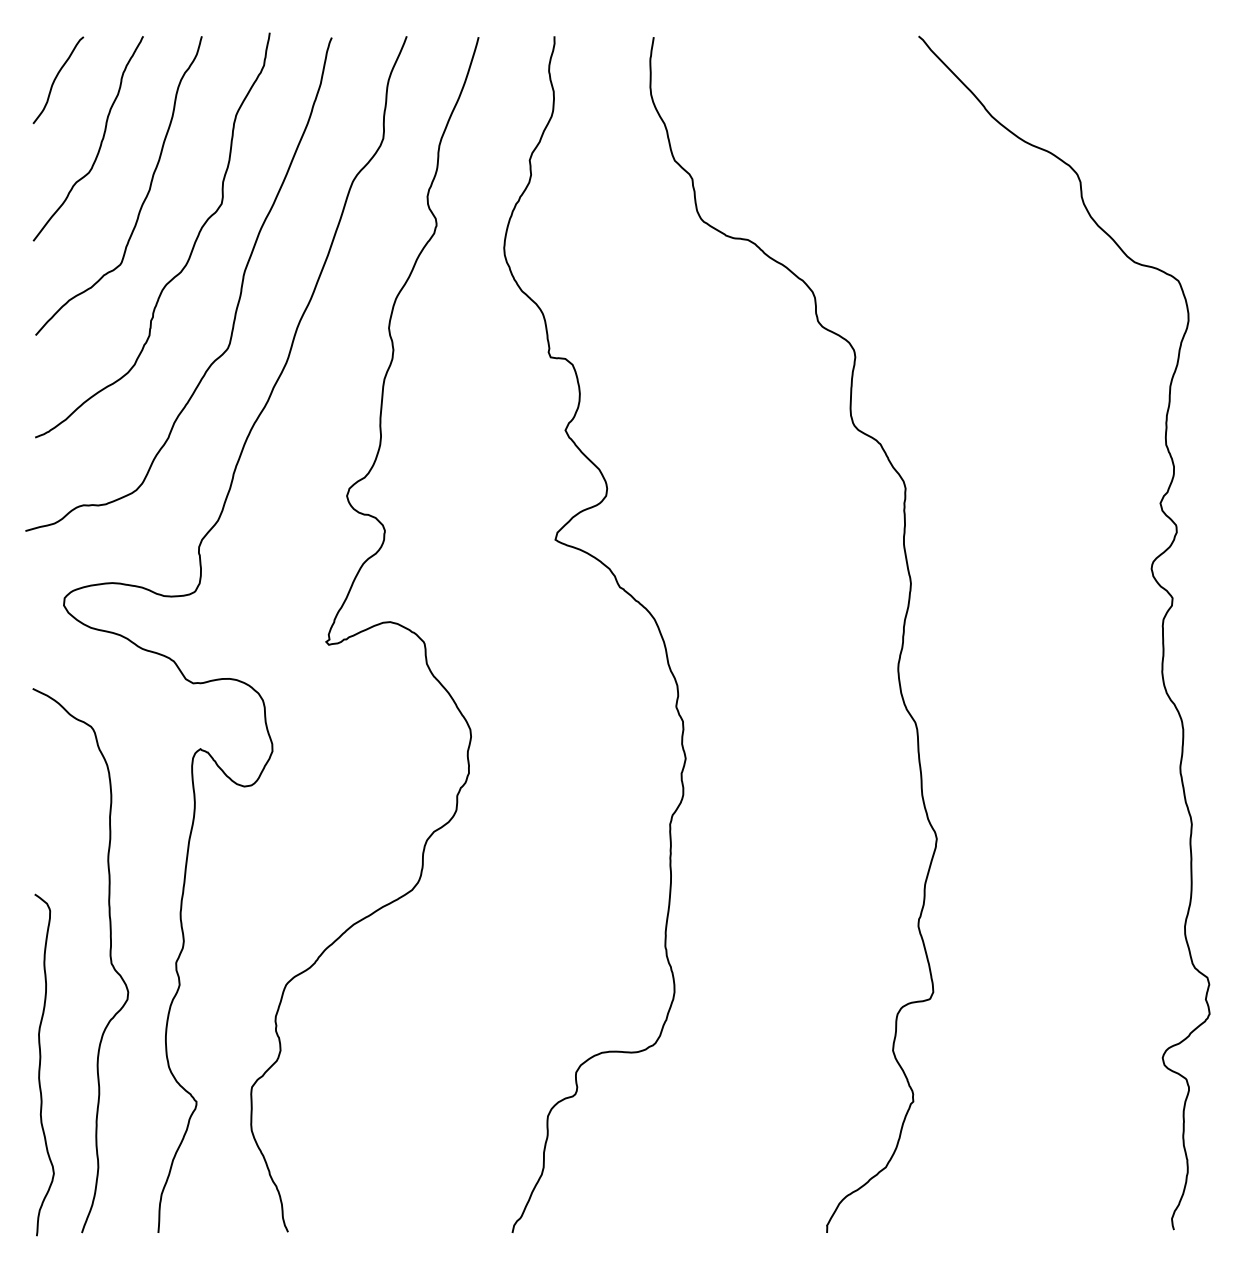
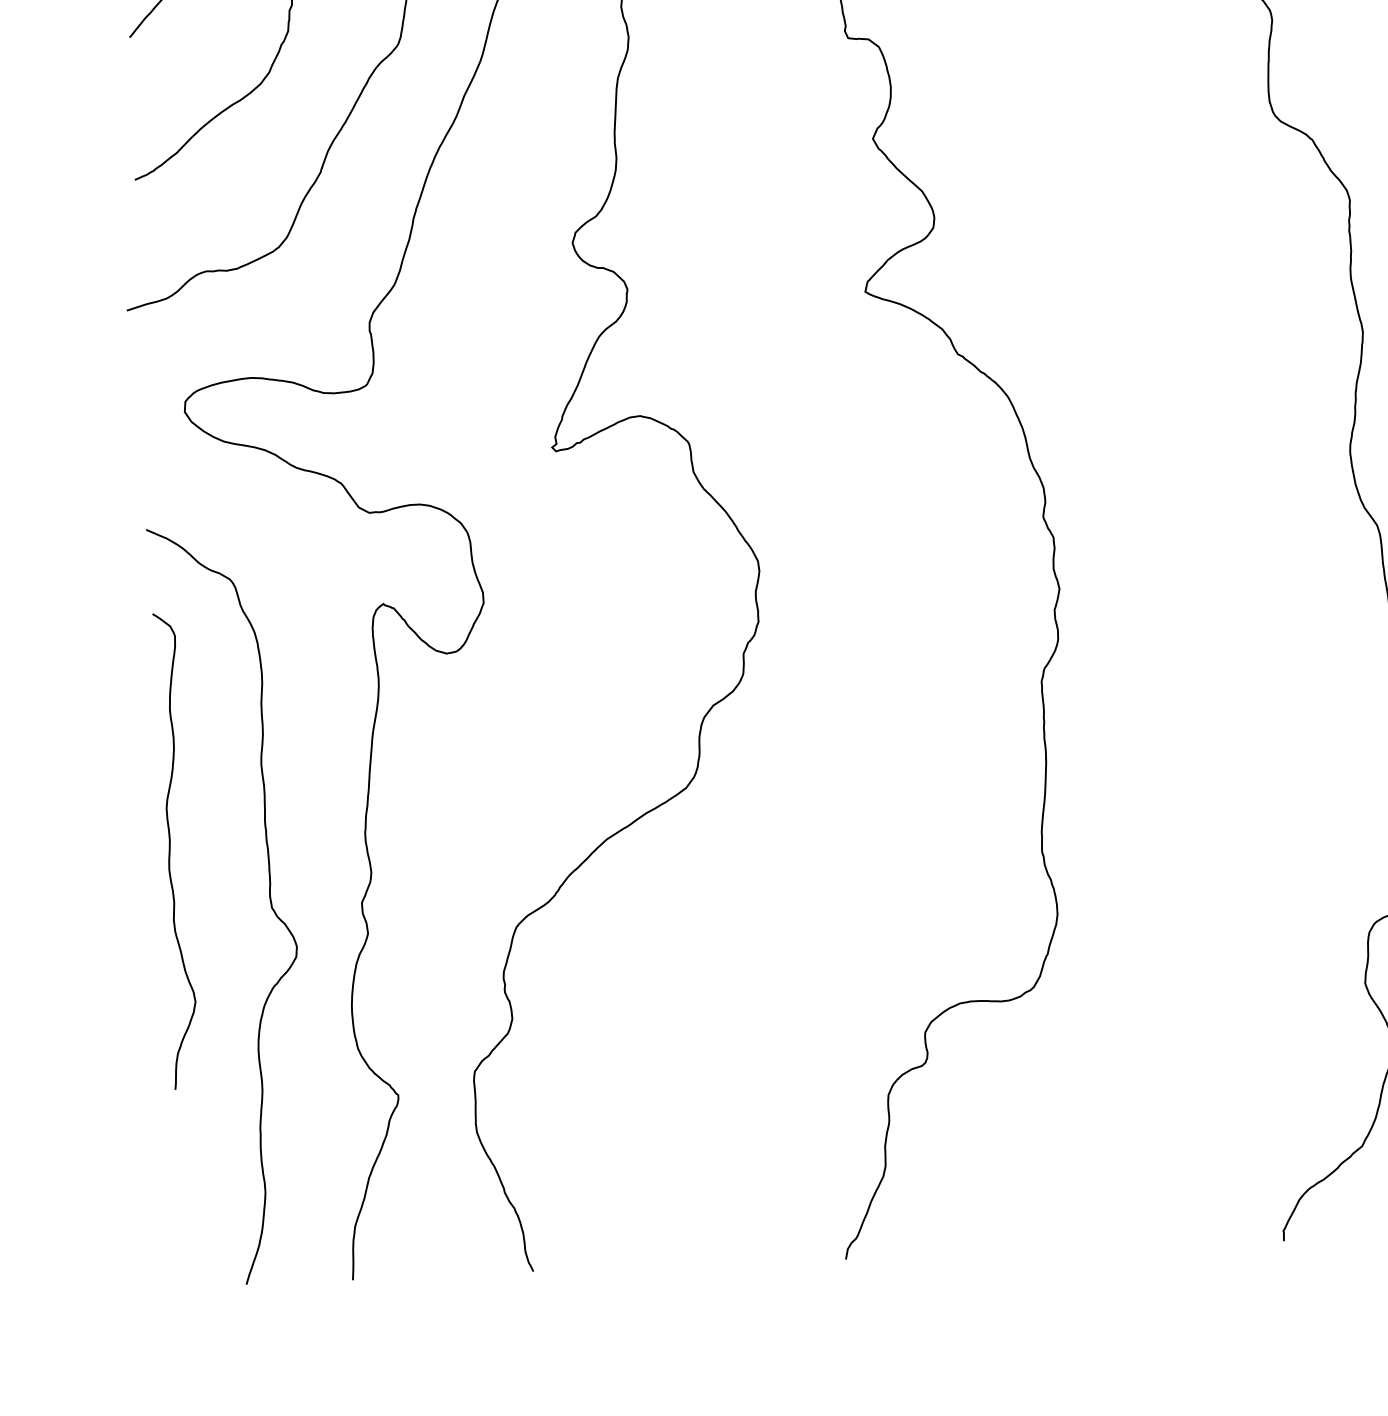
curve: (40, 1064) -> (170, 850), moved

